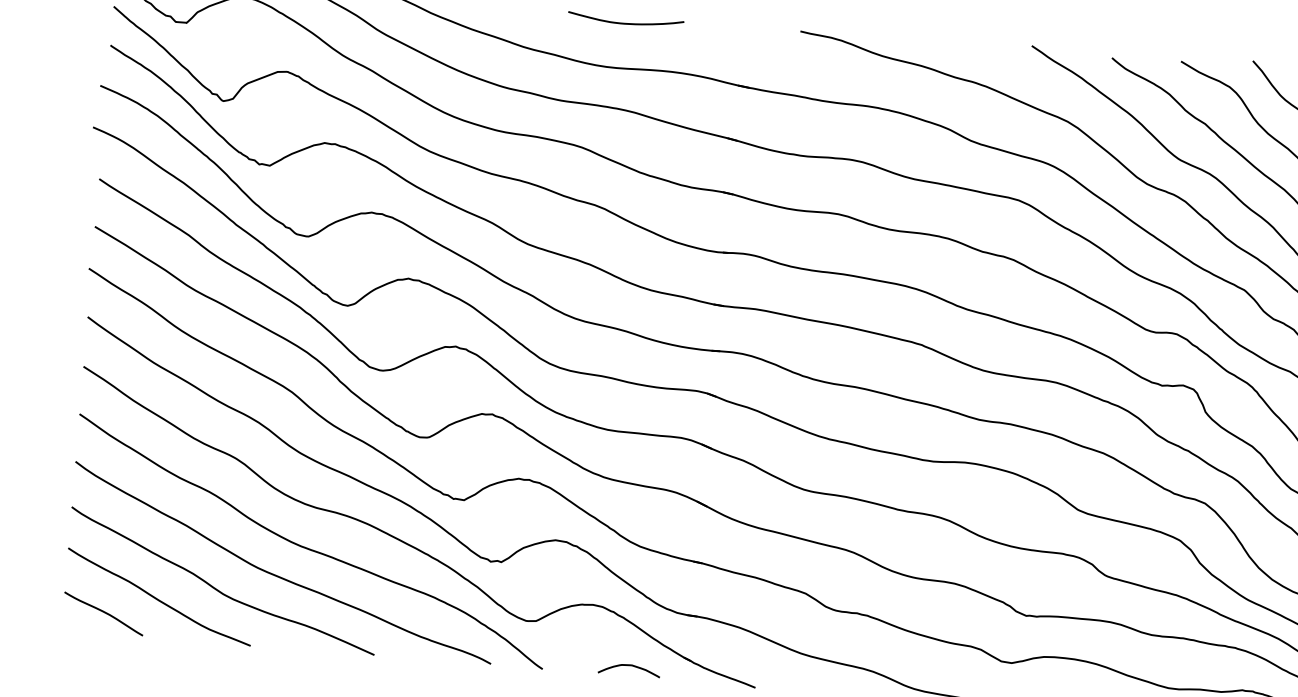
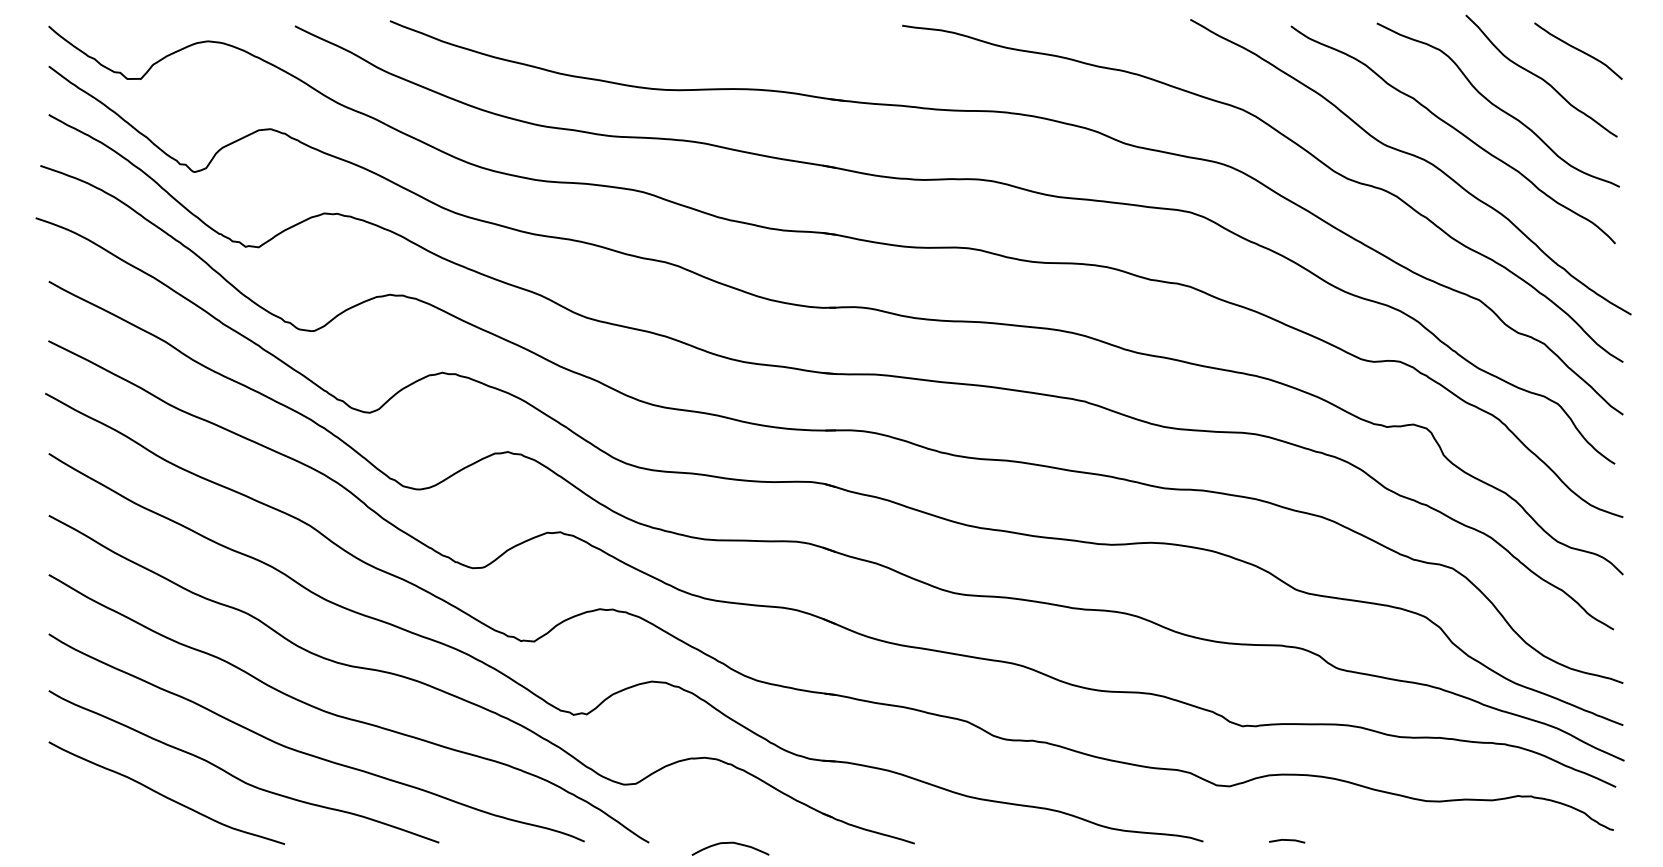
curve: (625, 23) -> (684, 33), removed
curve: (103, 612) -> (99, 818), removed
curve: (629, 665) -> (730, 843), moved

